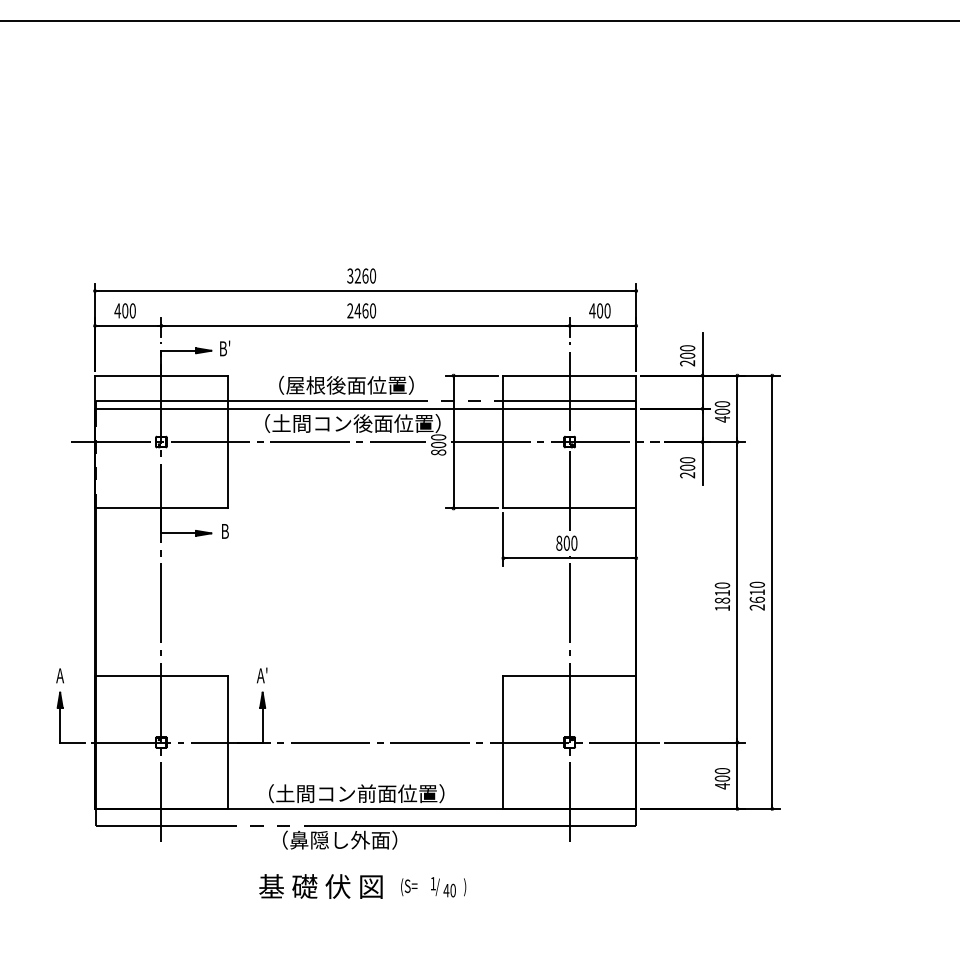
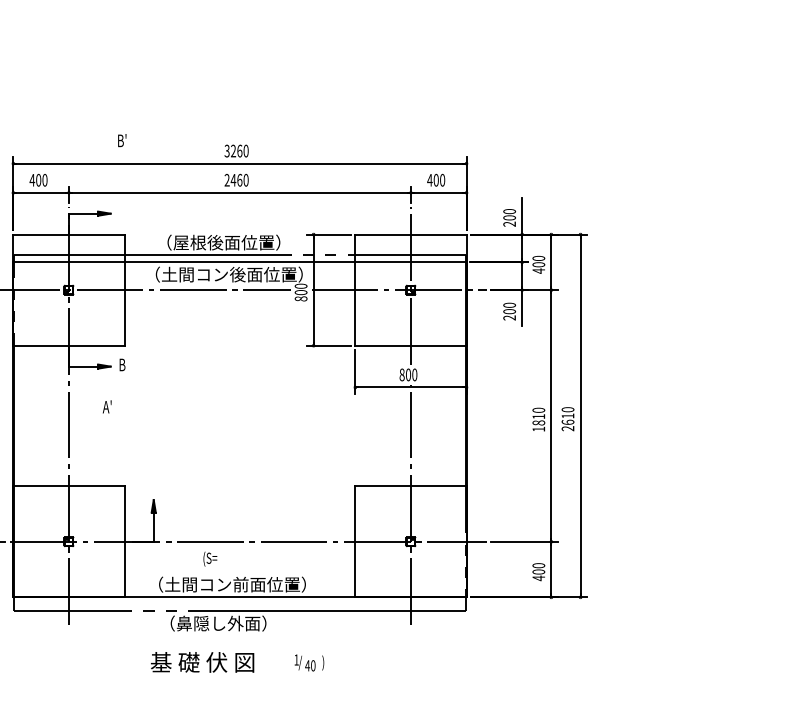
text: (225, 348) -> (122, 140), moved
text: (262, 675) -> (107, 406), moved
text: (409, 886) -> (210, 558), moved

